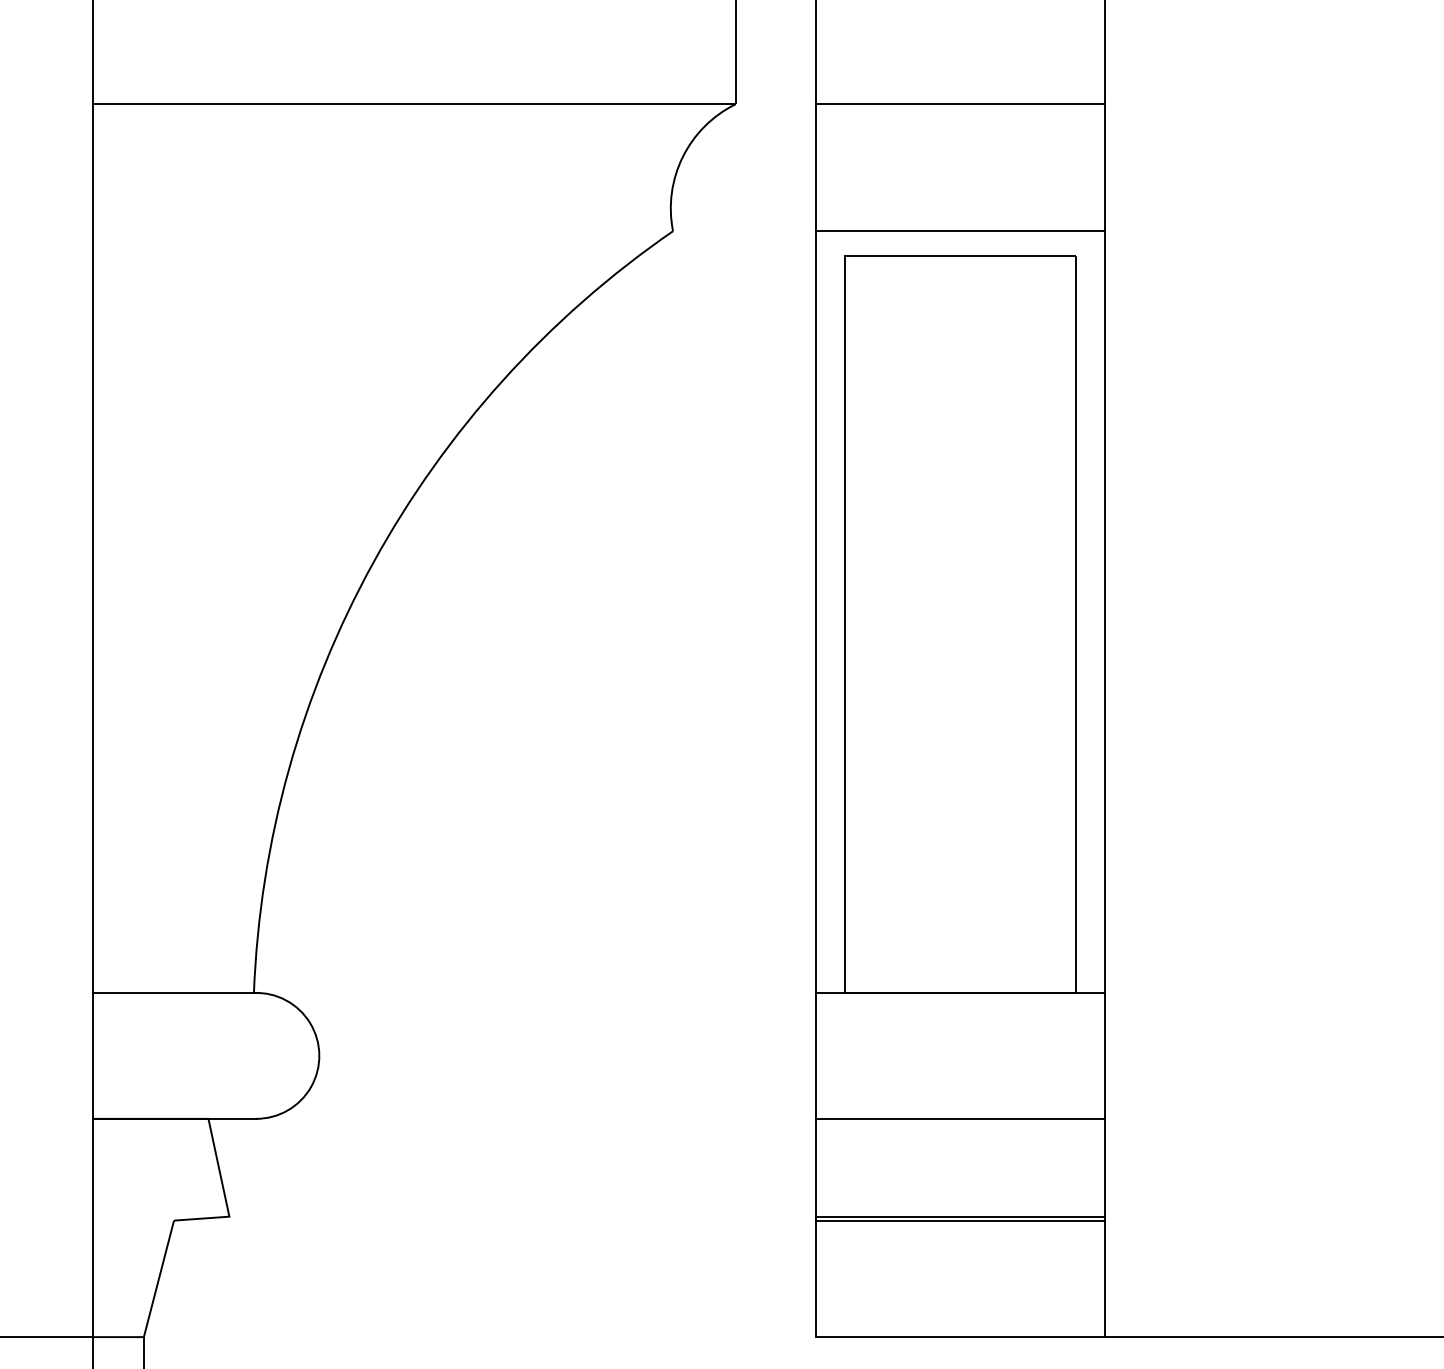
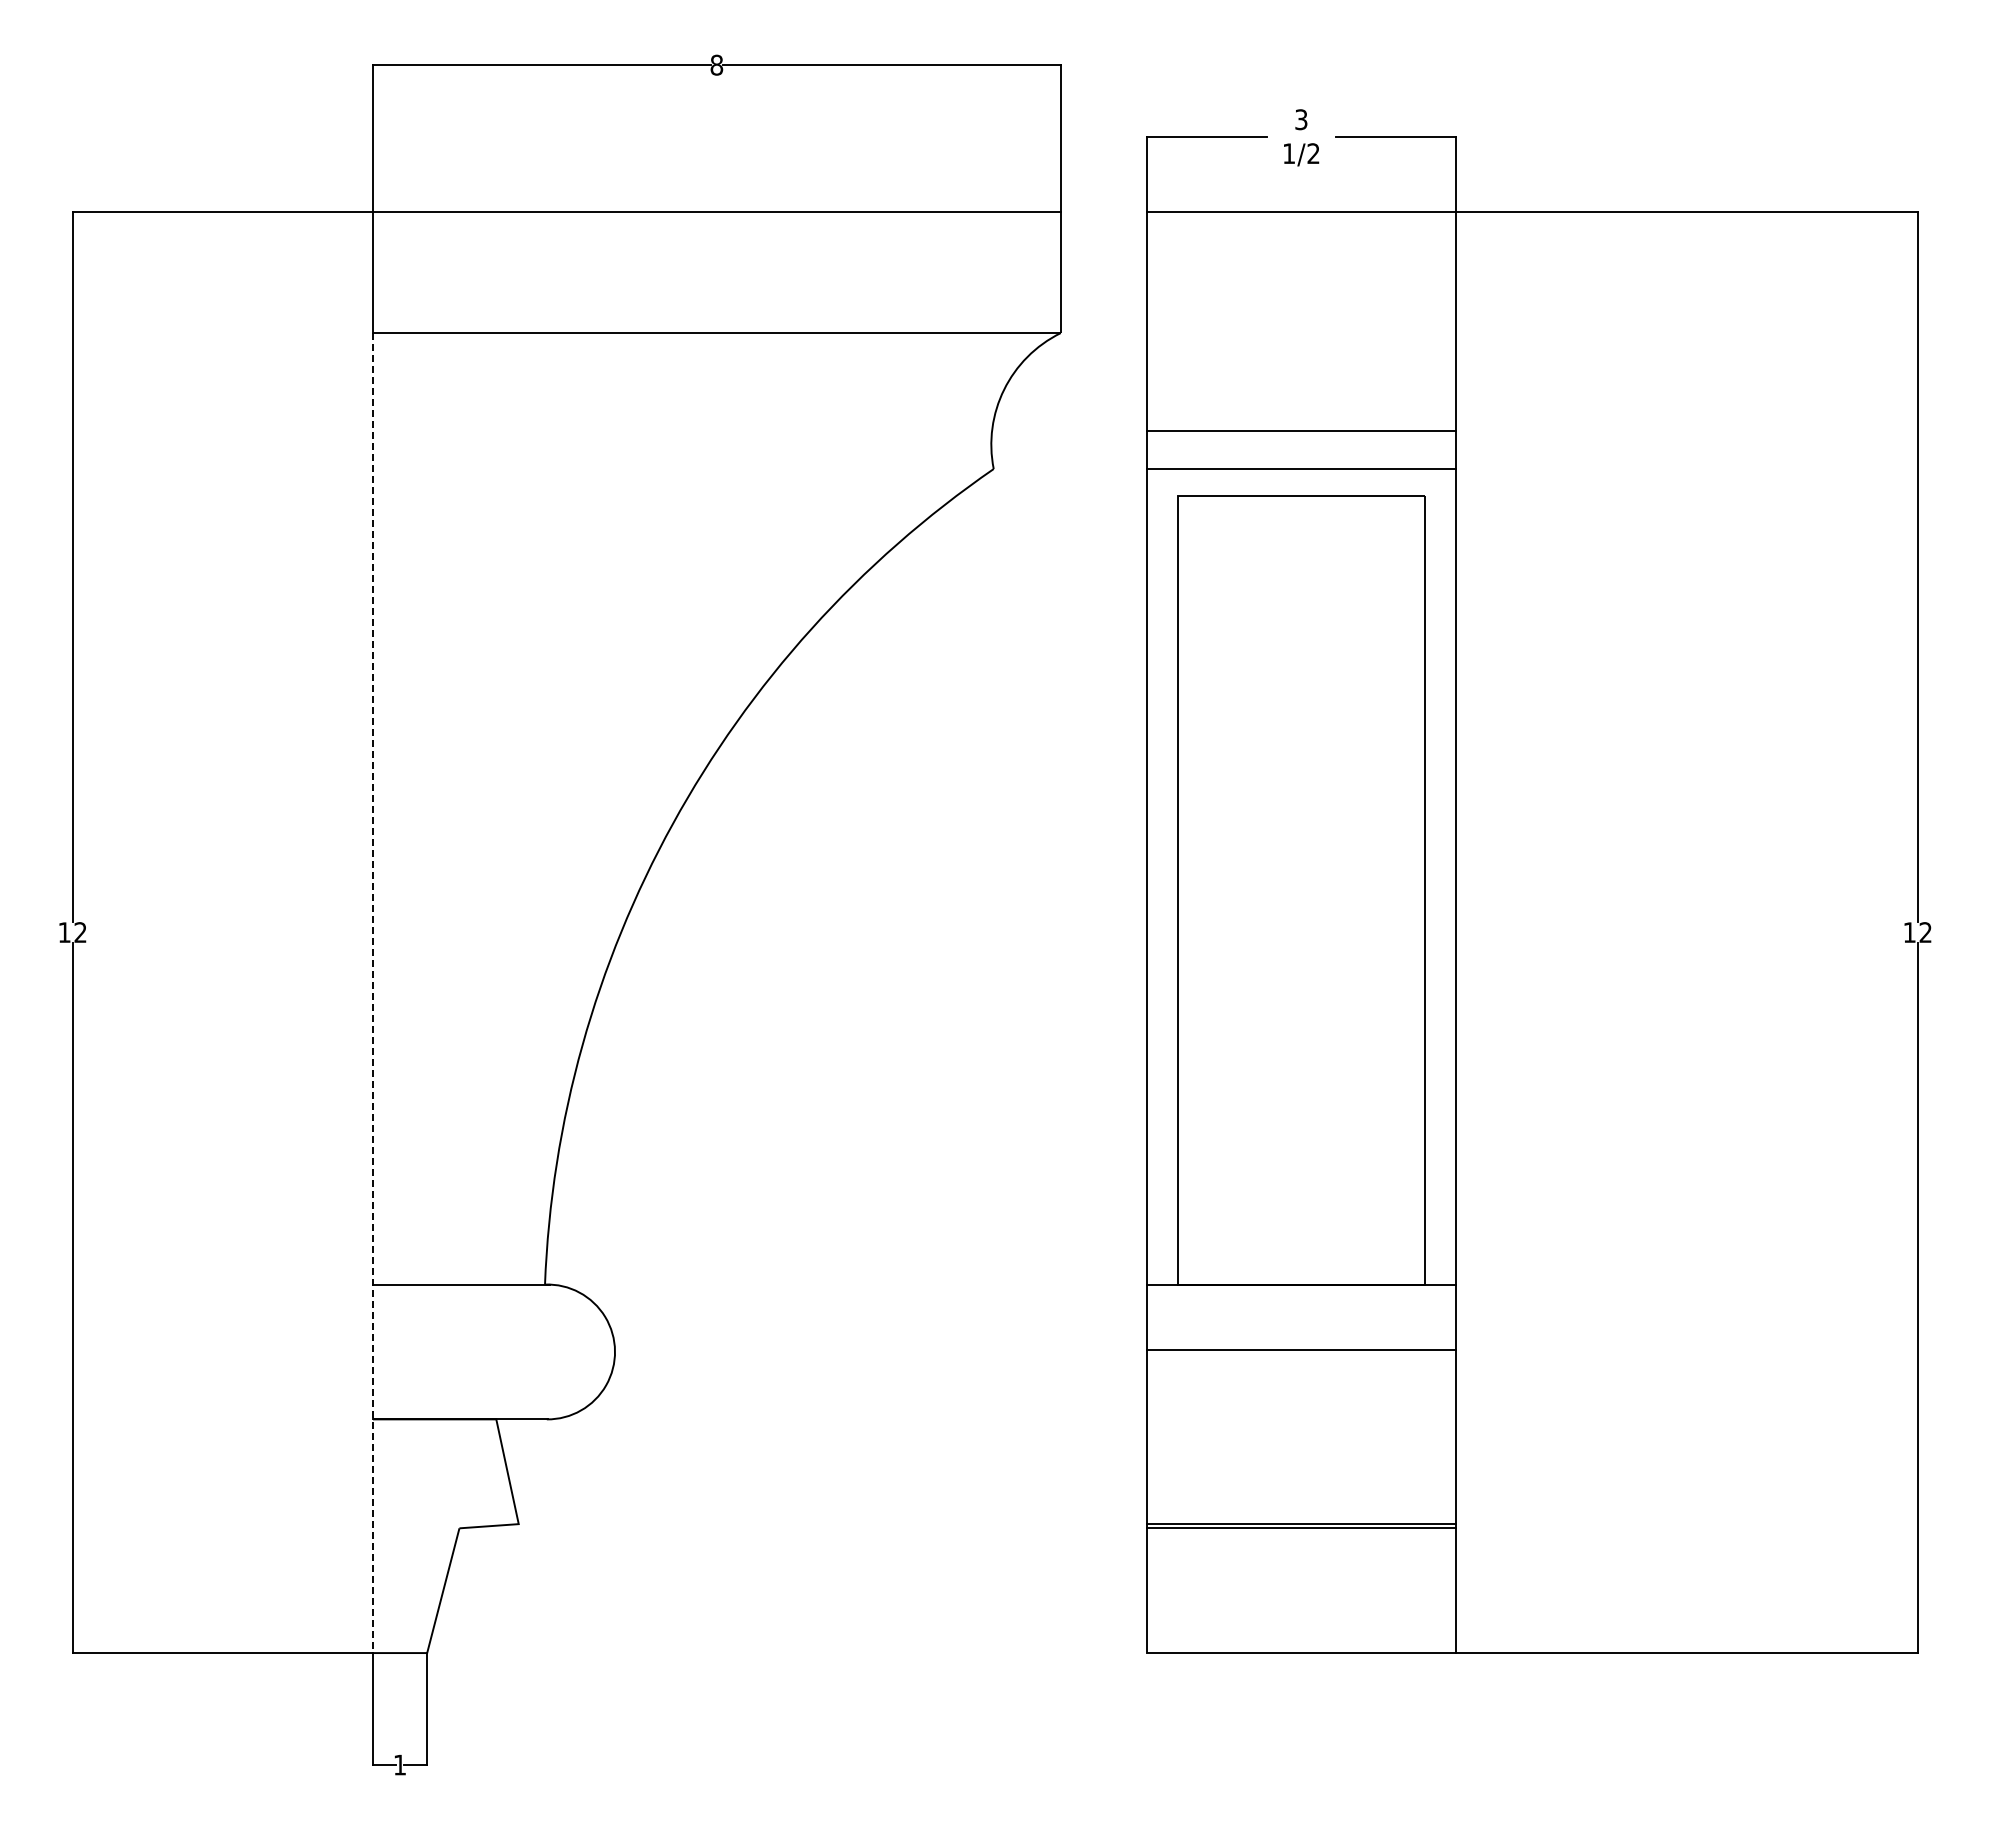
line: (959, 104) -> (1300, 431), moved
line: (93, 721) -> (373, 993), solid -> dashed
line: (959, 1118) -> (1300, 1350), moved

